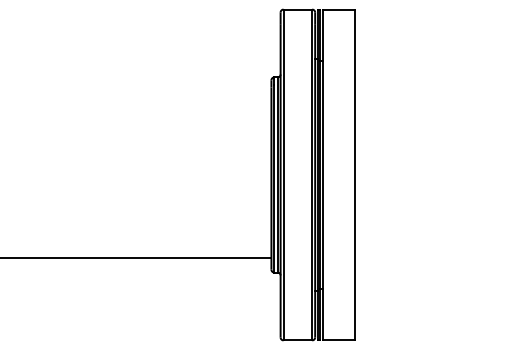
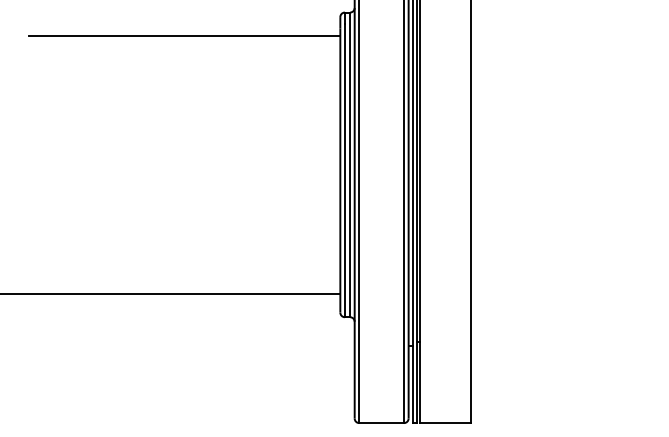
line: (171, 92) -> (184, 36), added

